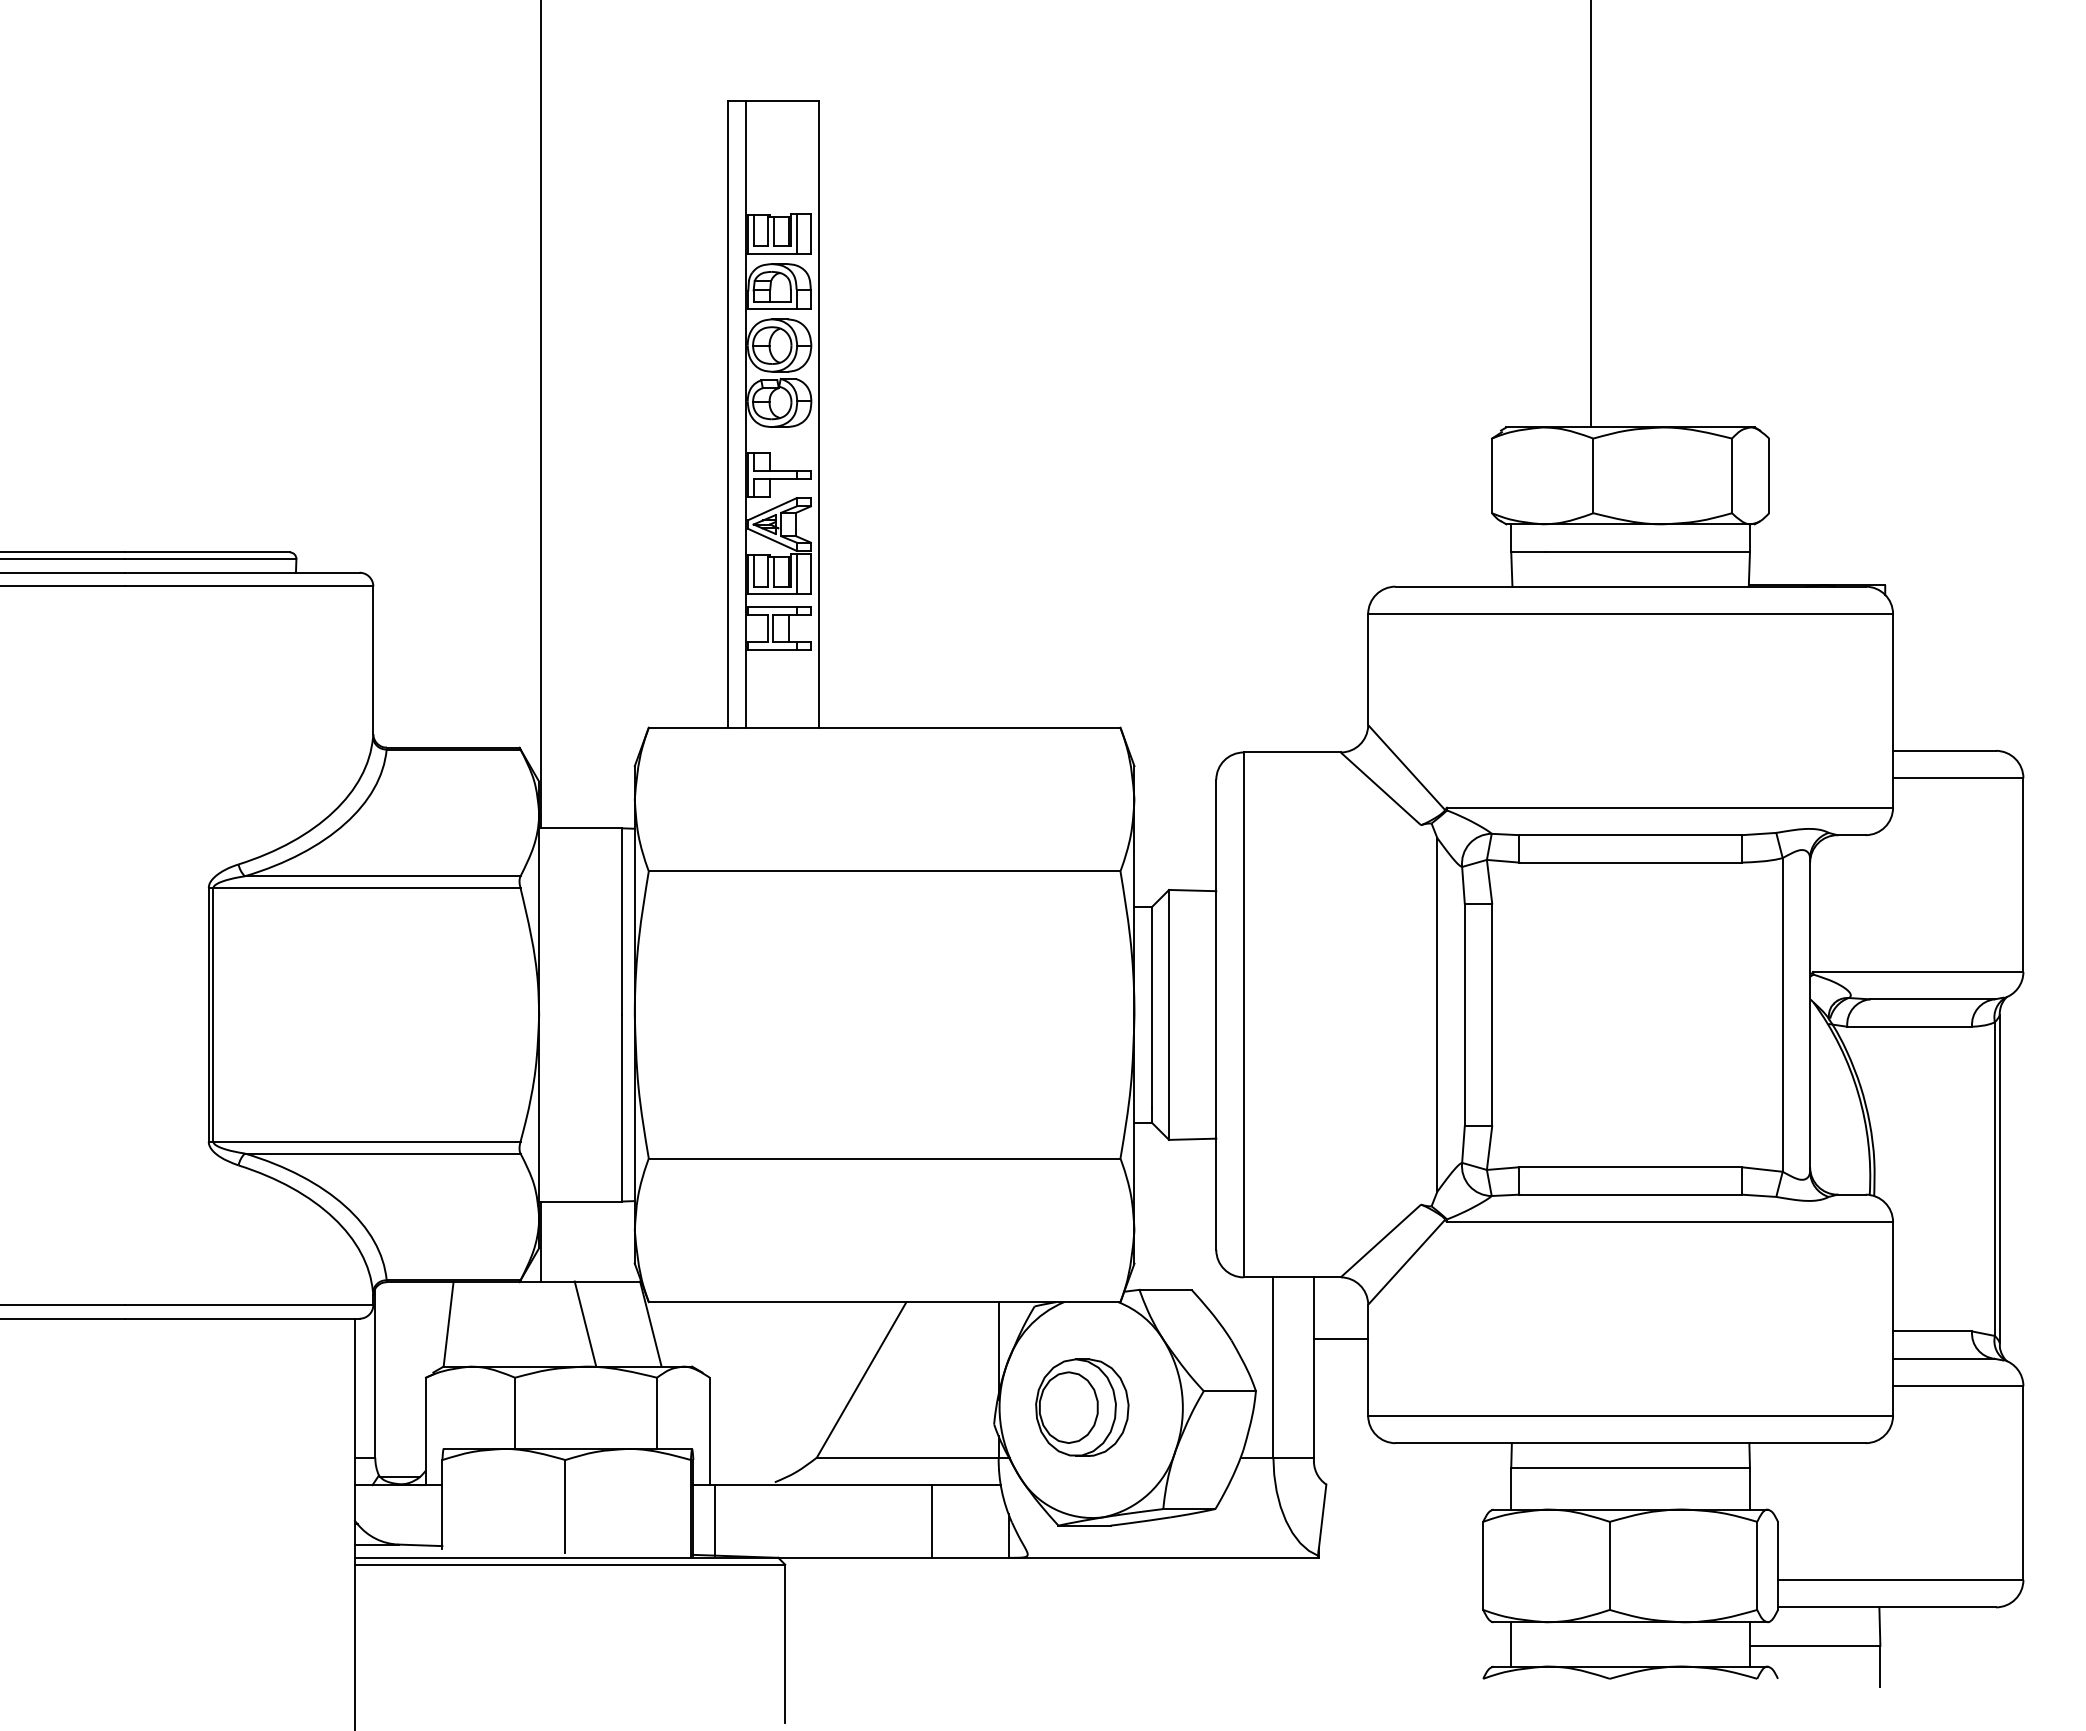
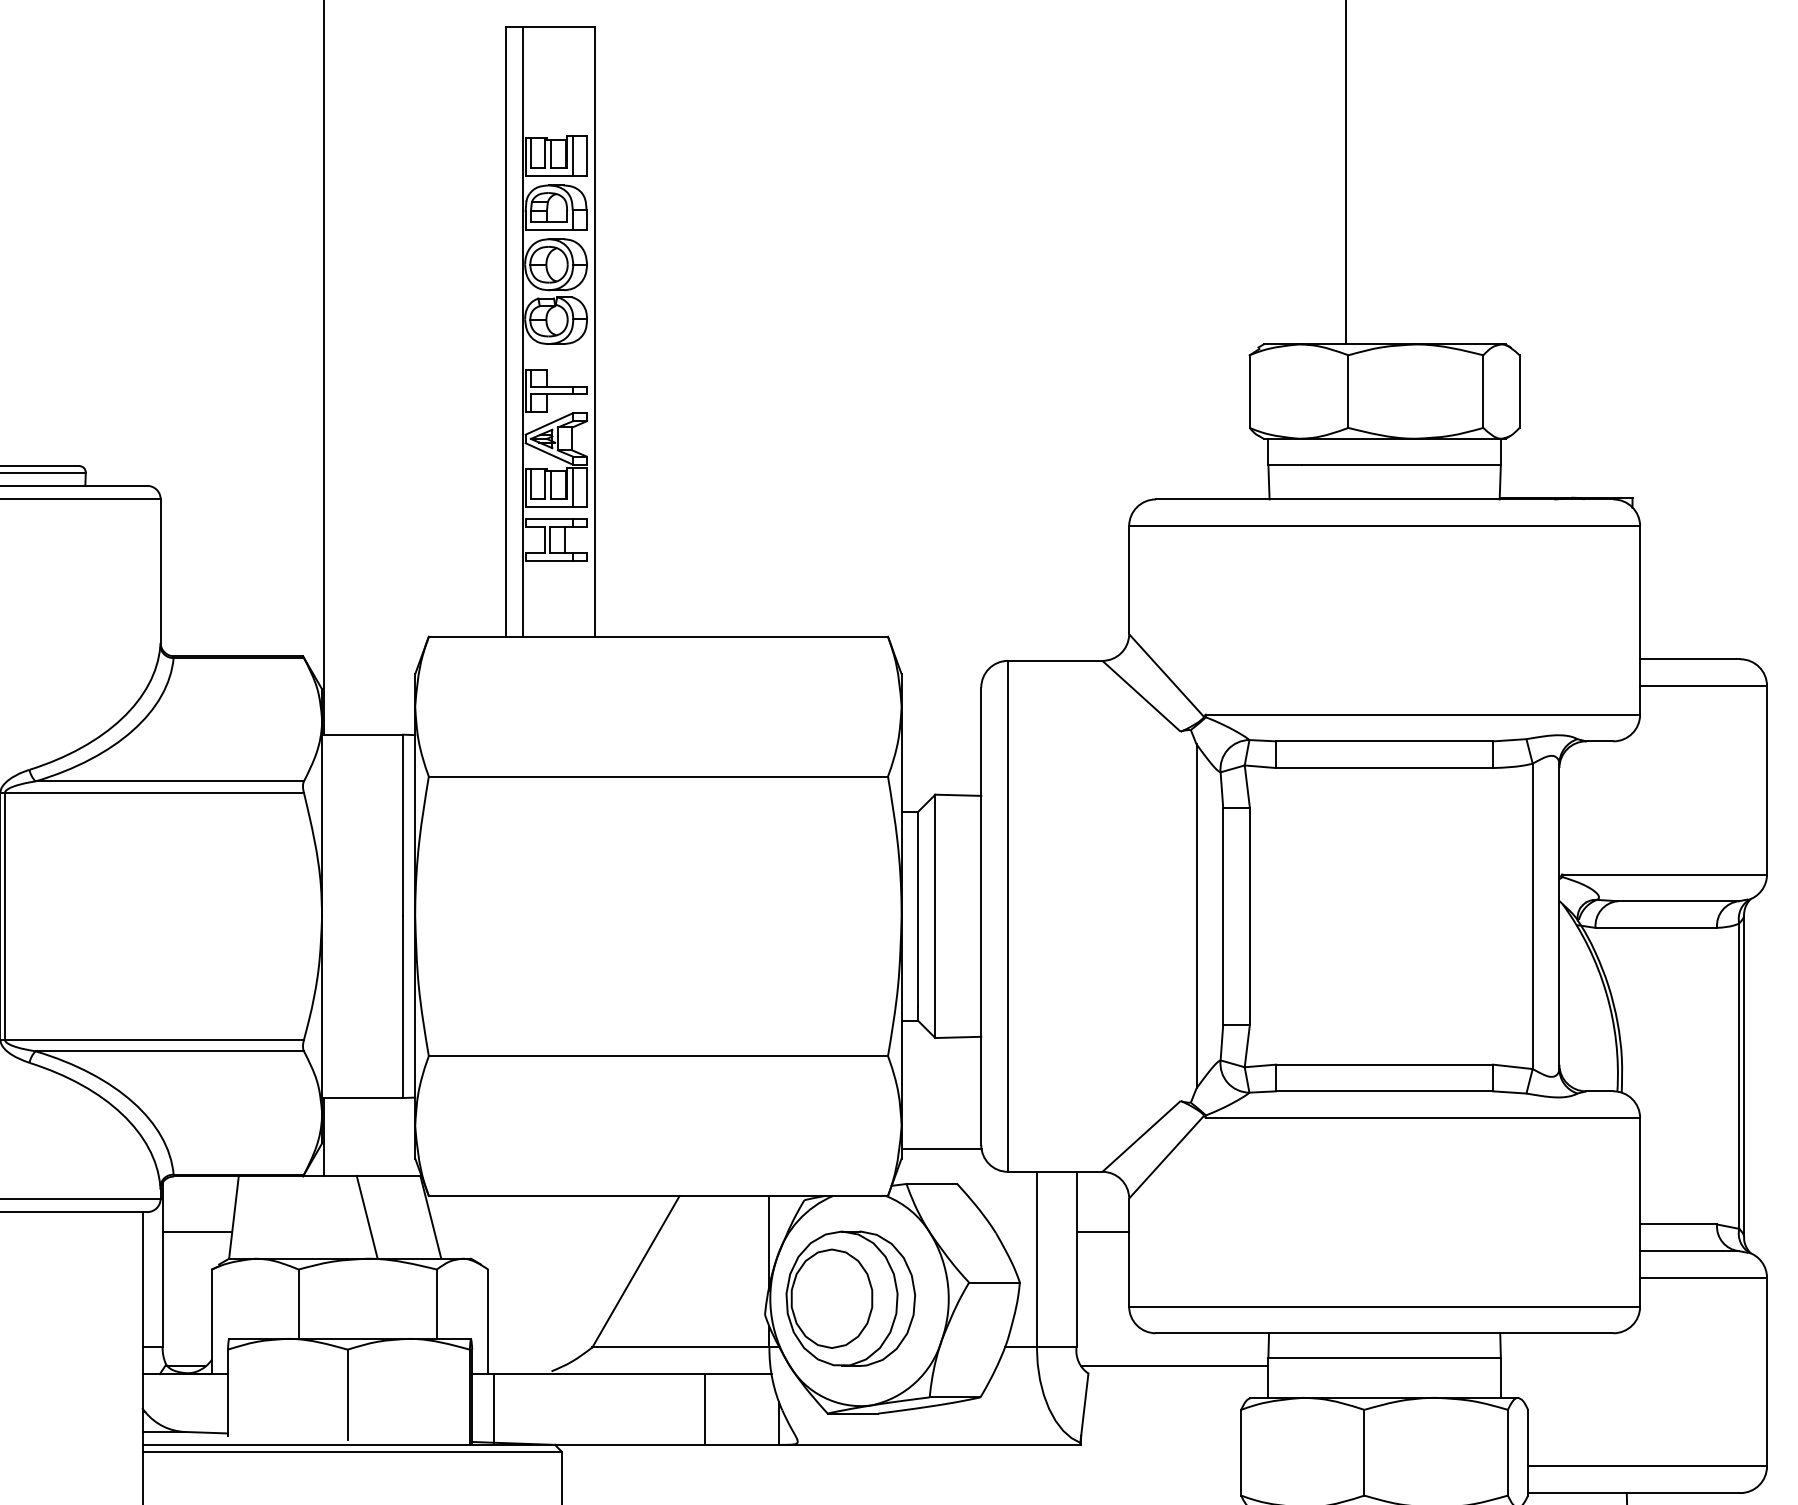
line: (1175, 1254) -> (941, 1149), added
line: (410, 1338) -> (196, 1231), added
part: (1082, 1407) -> (851, 1298), size x1.43
line: (1414, 1476) -> (1174, 1365), added

